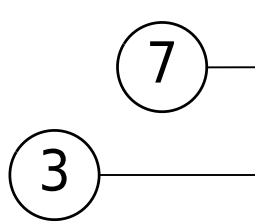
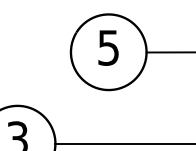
text: (161, 62) -> (108, 48), 7 -> 5

